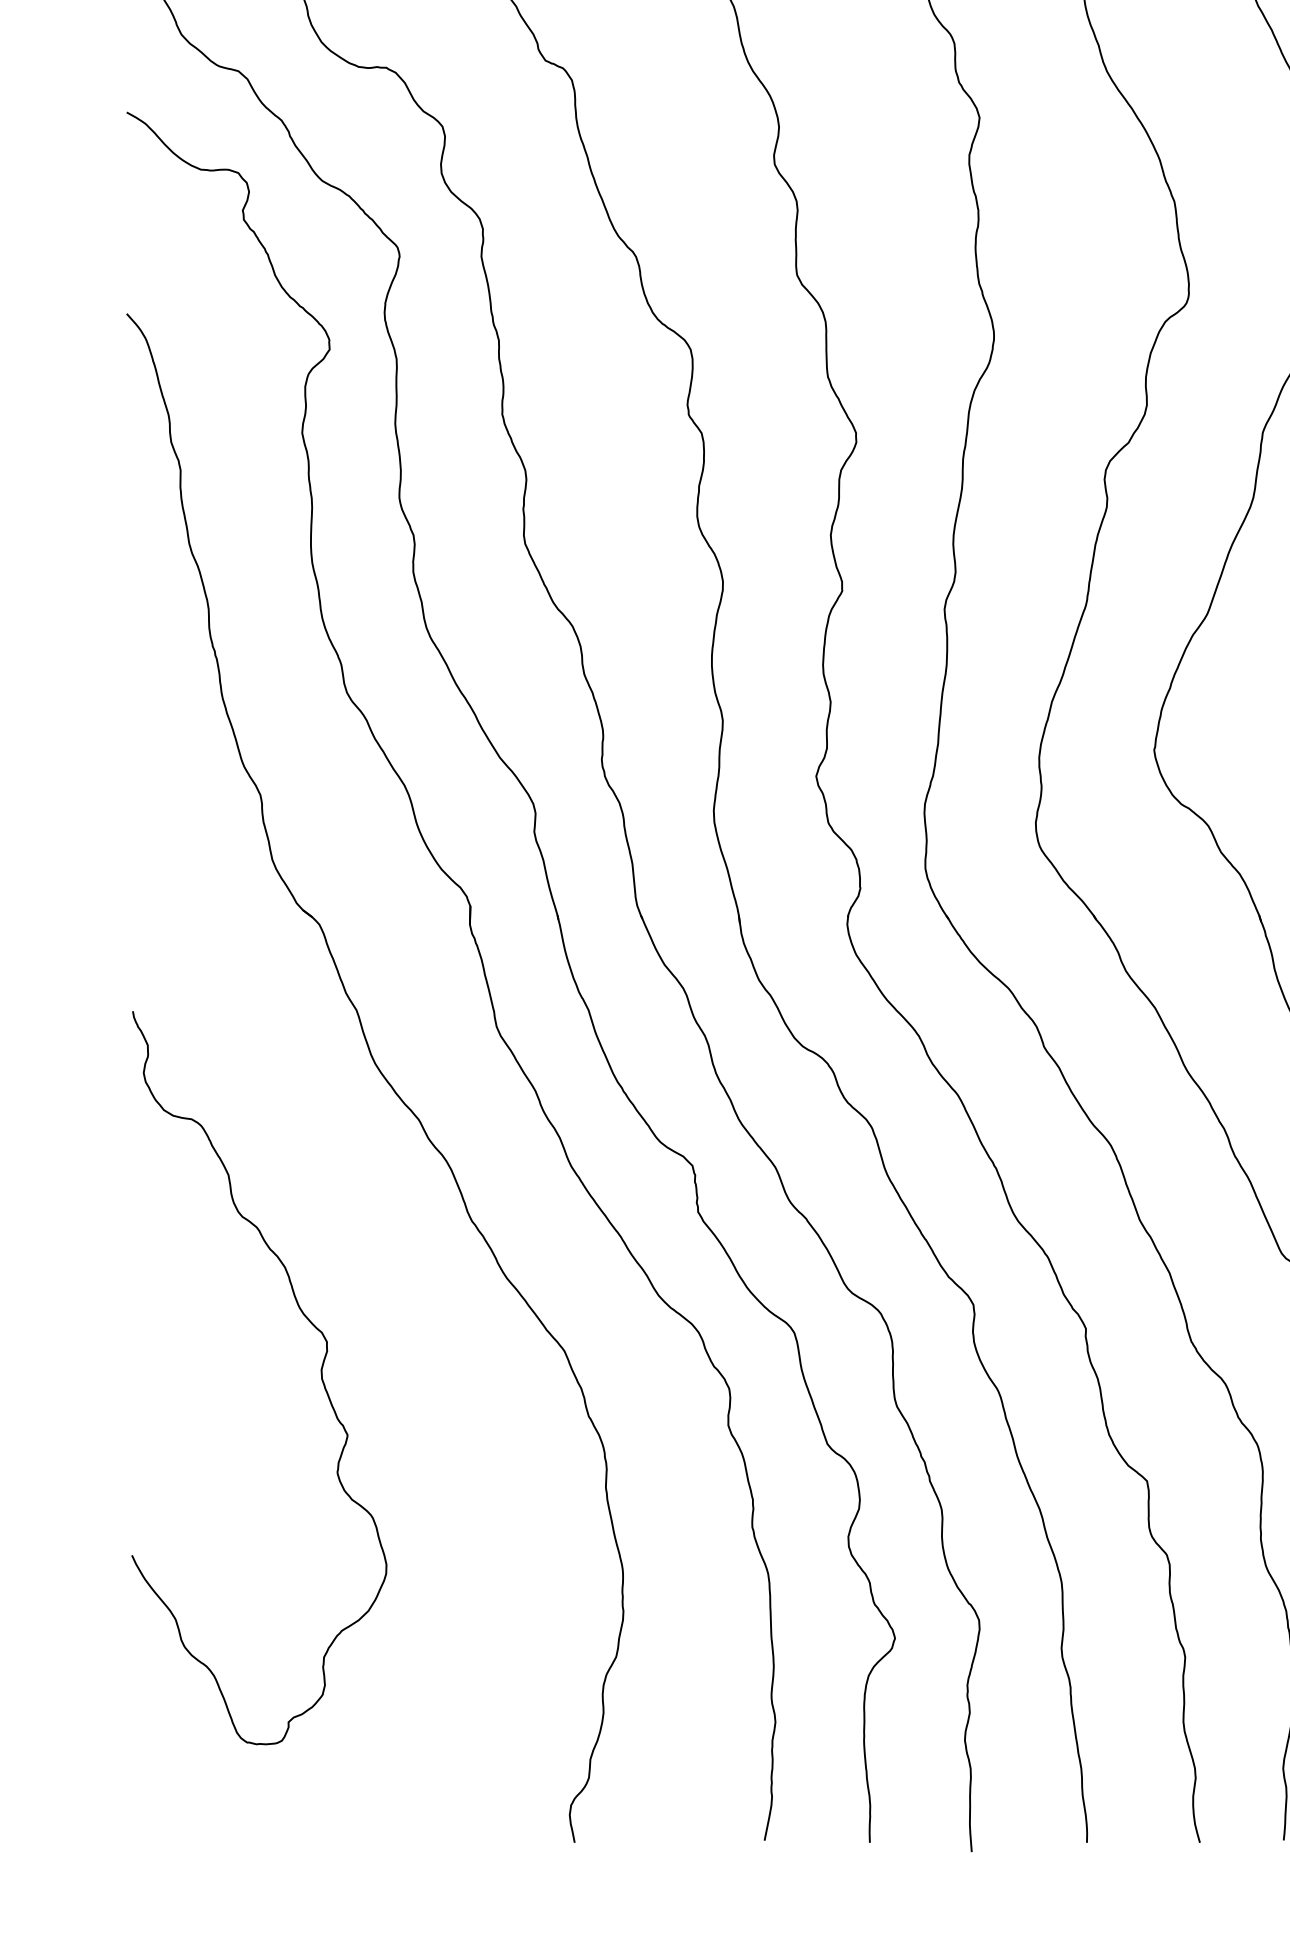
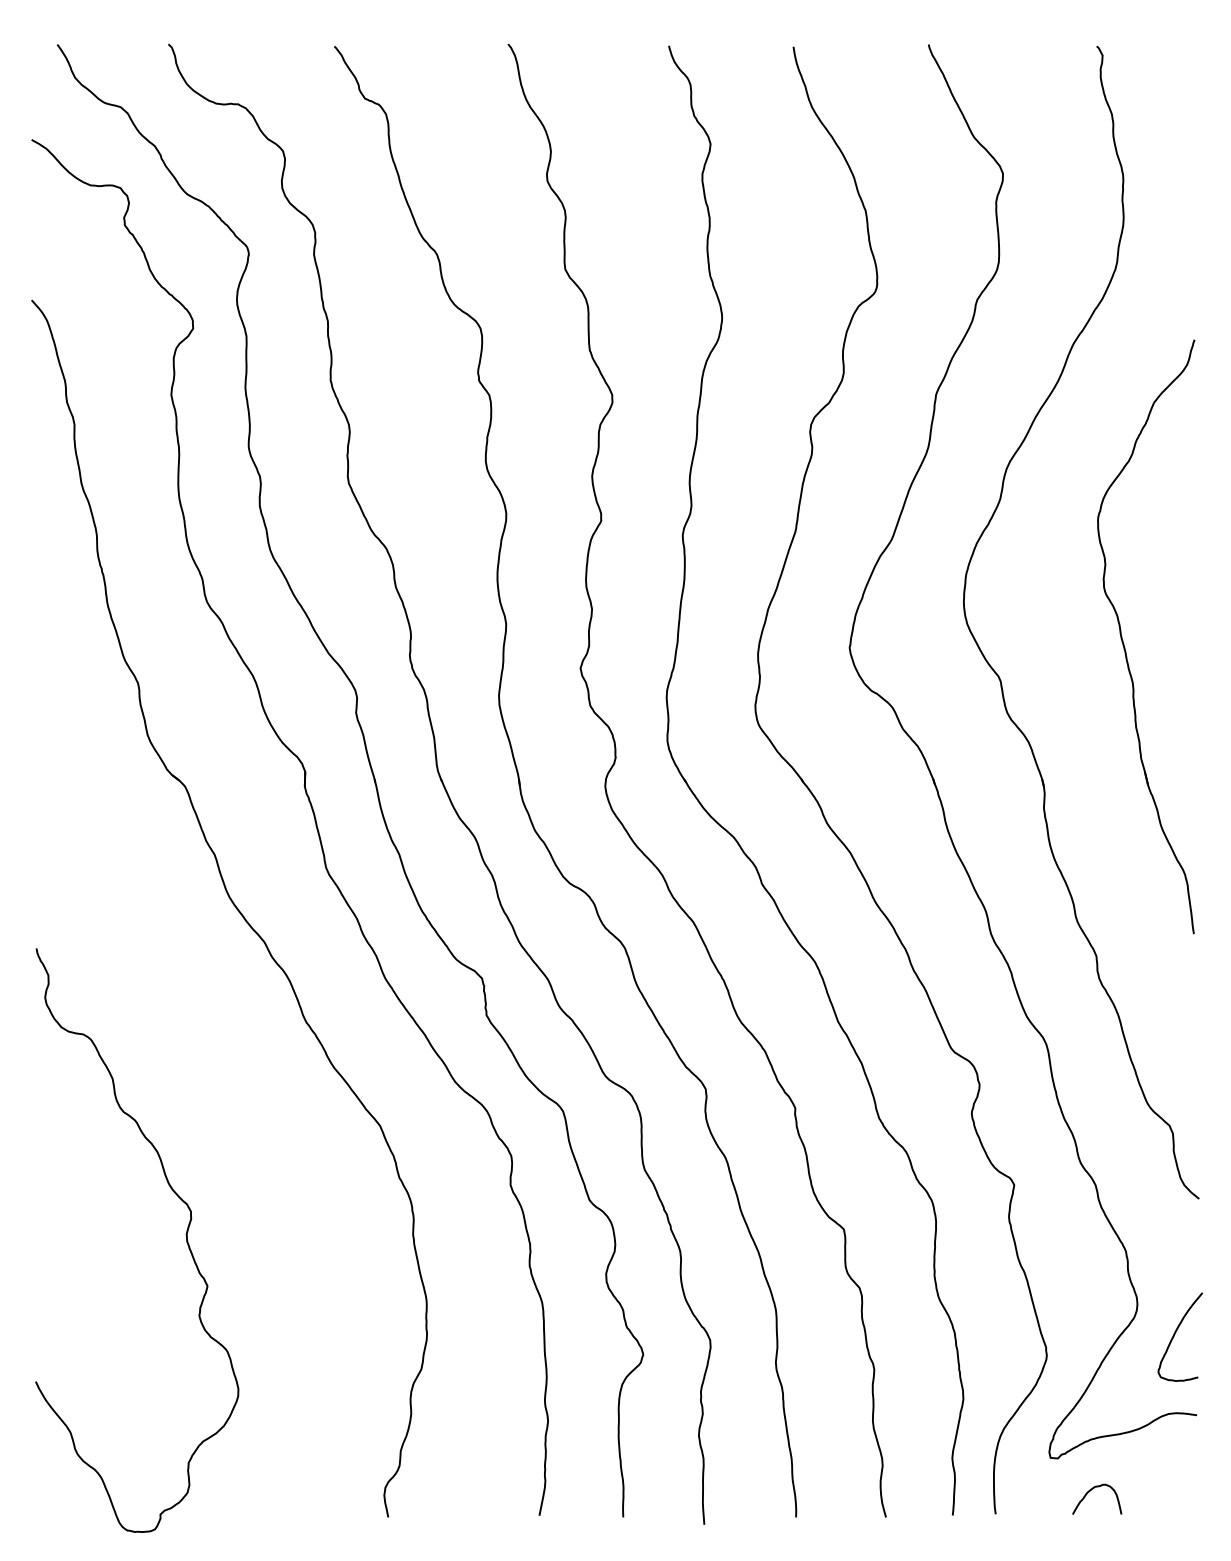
curve: (320, 1371) -> (185, 1235), moved

